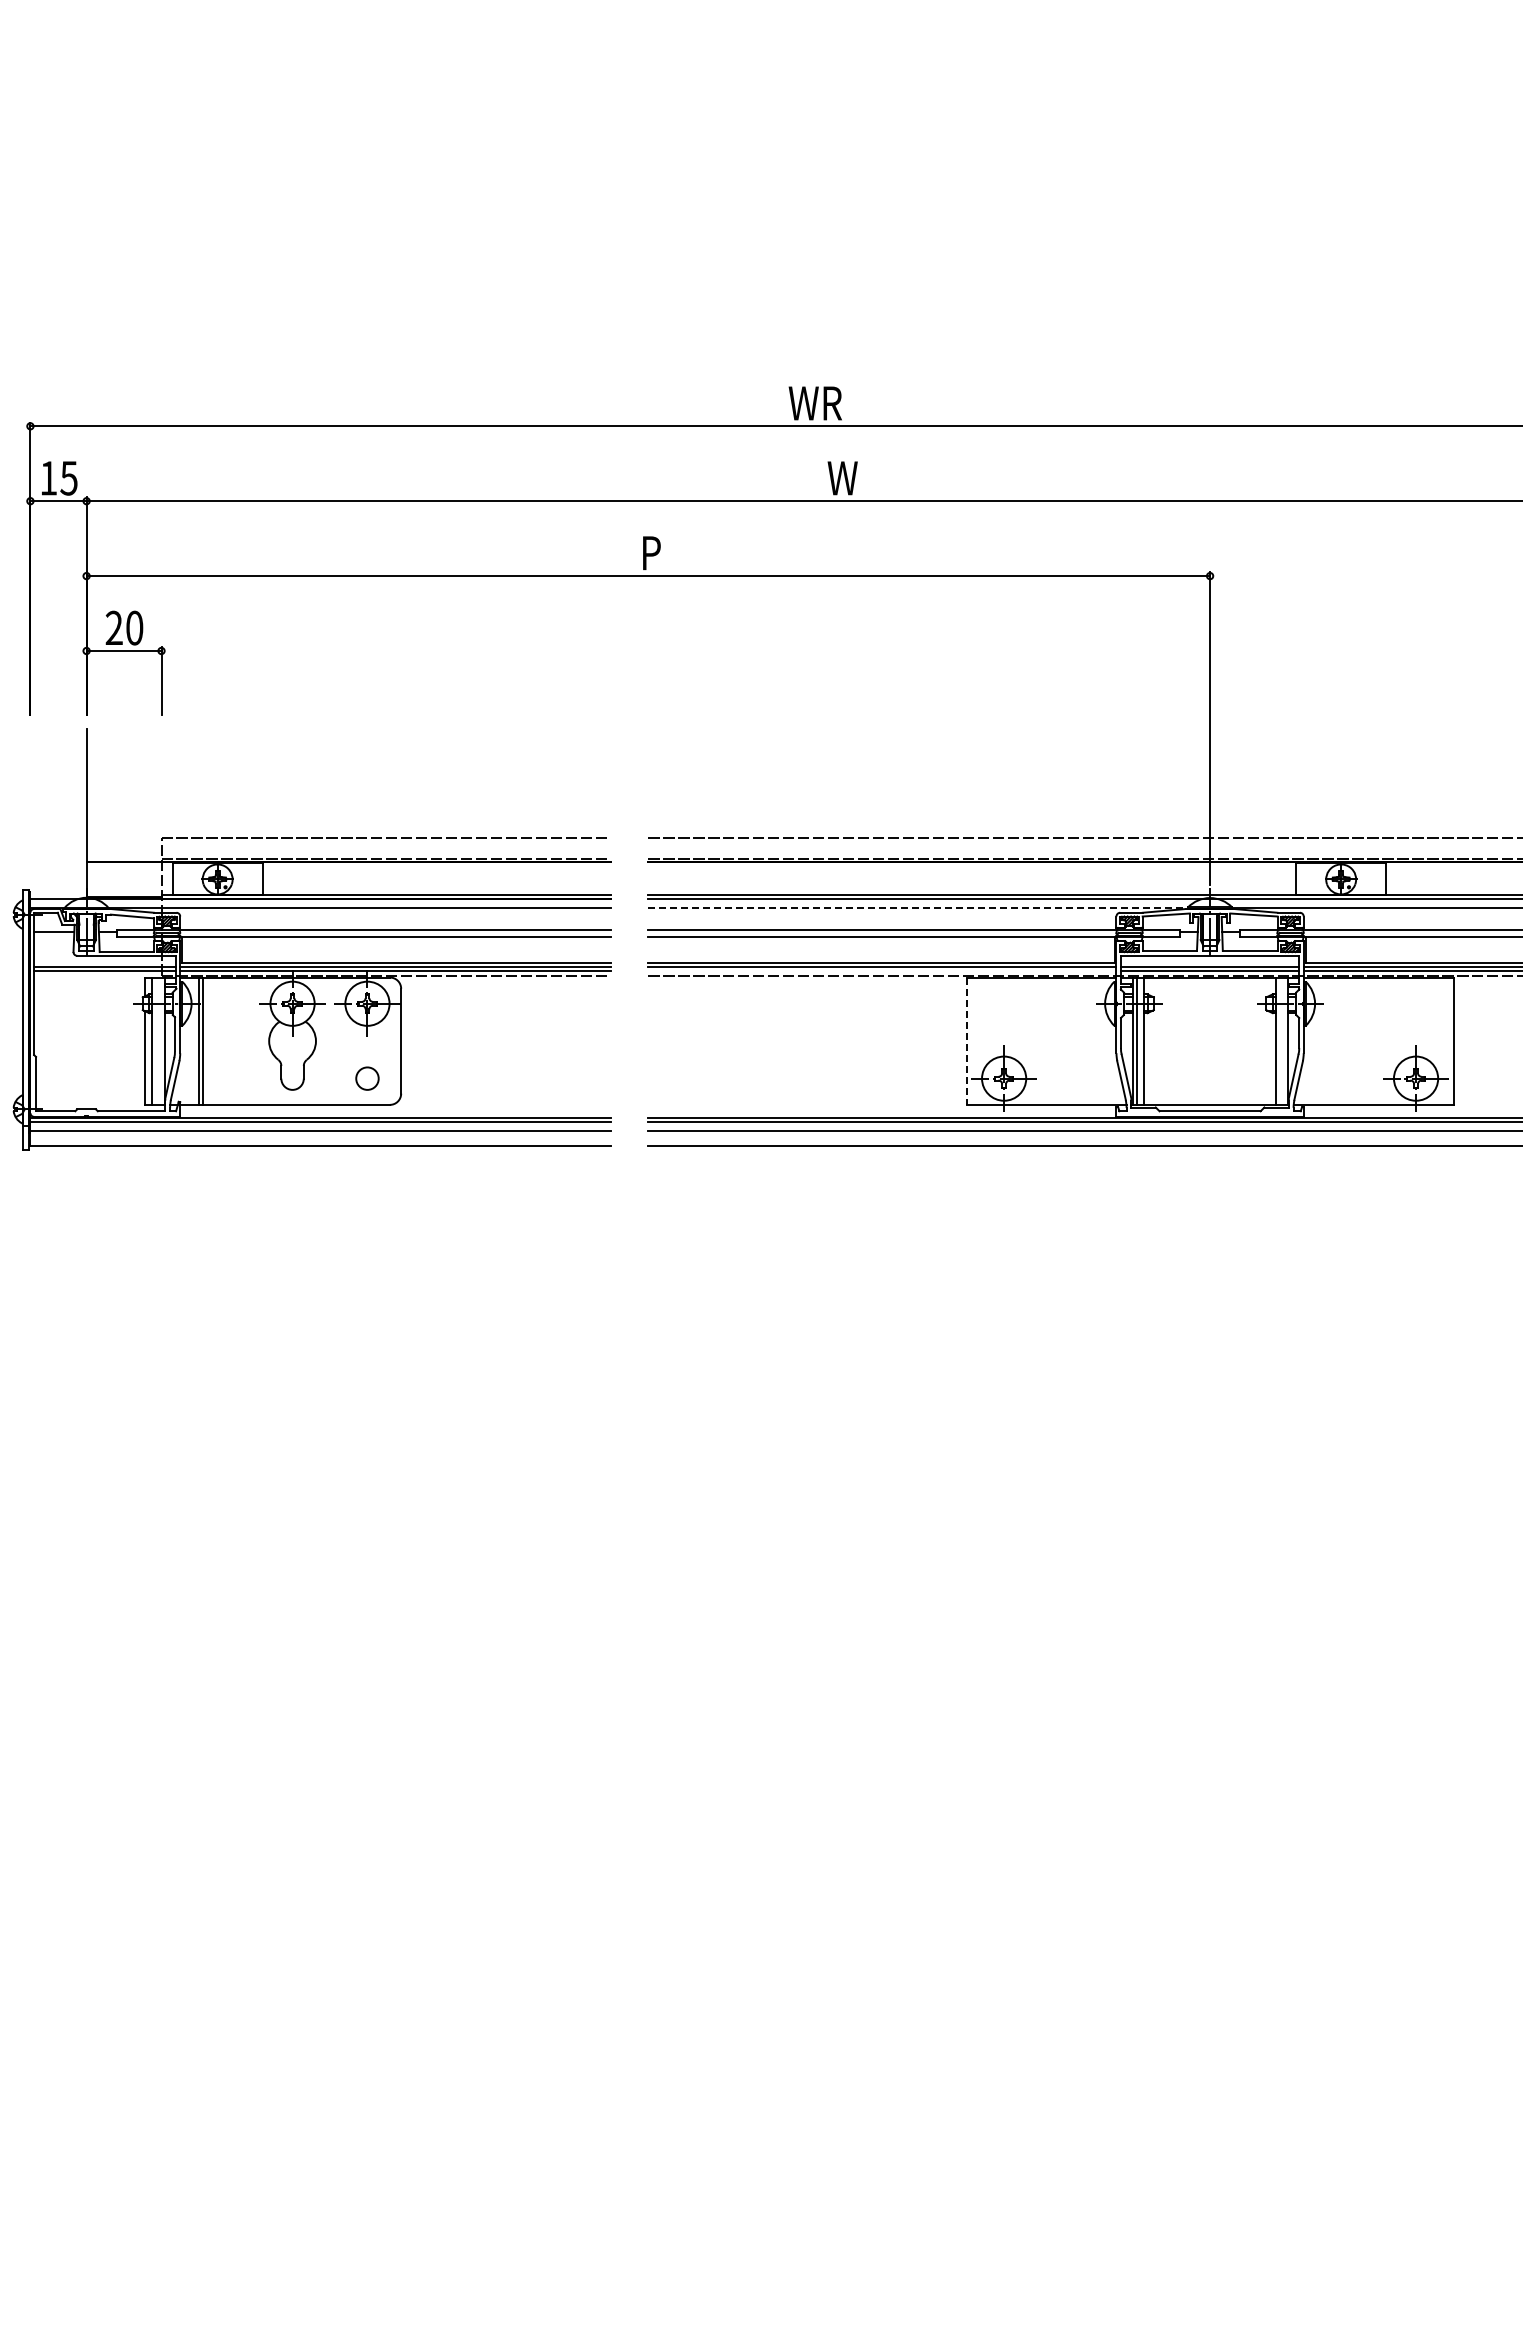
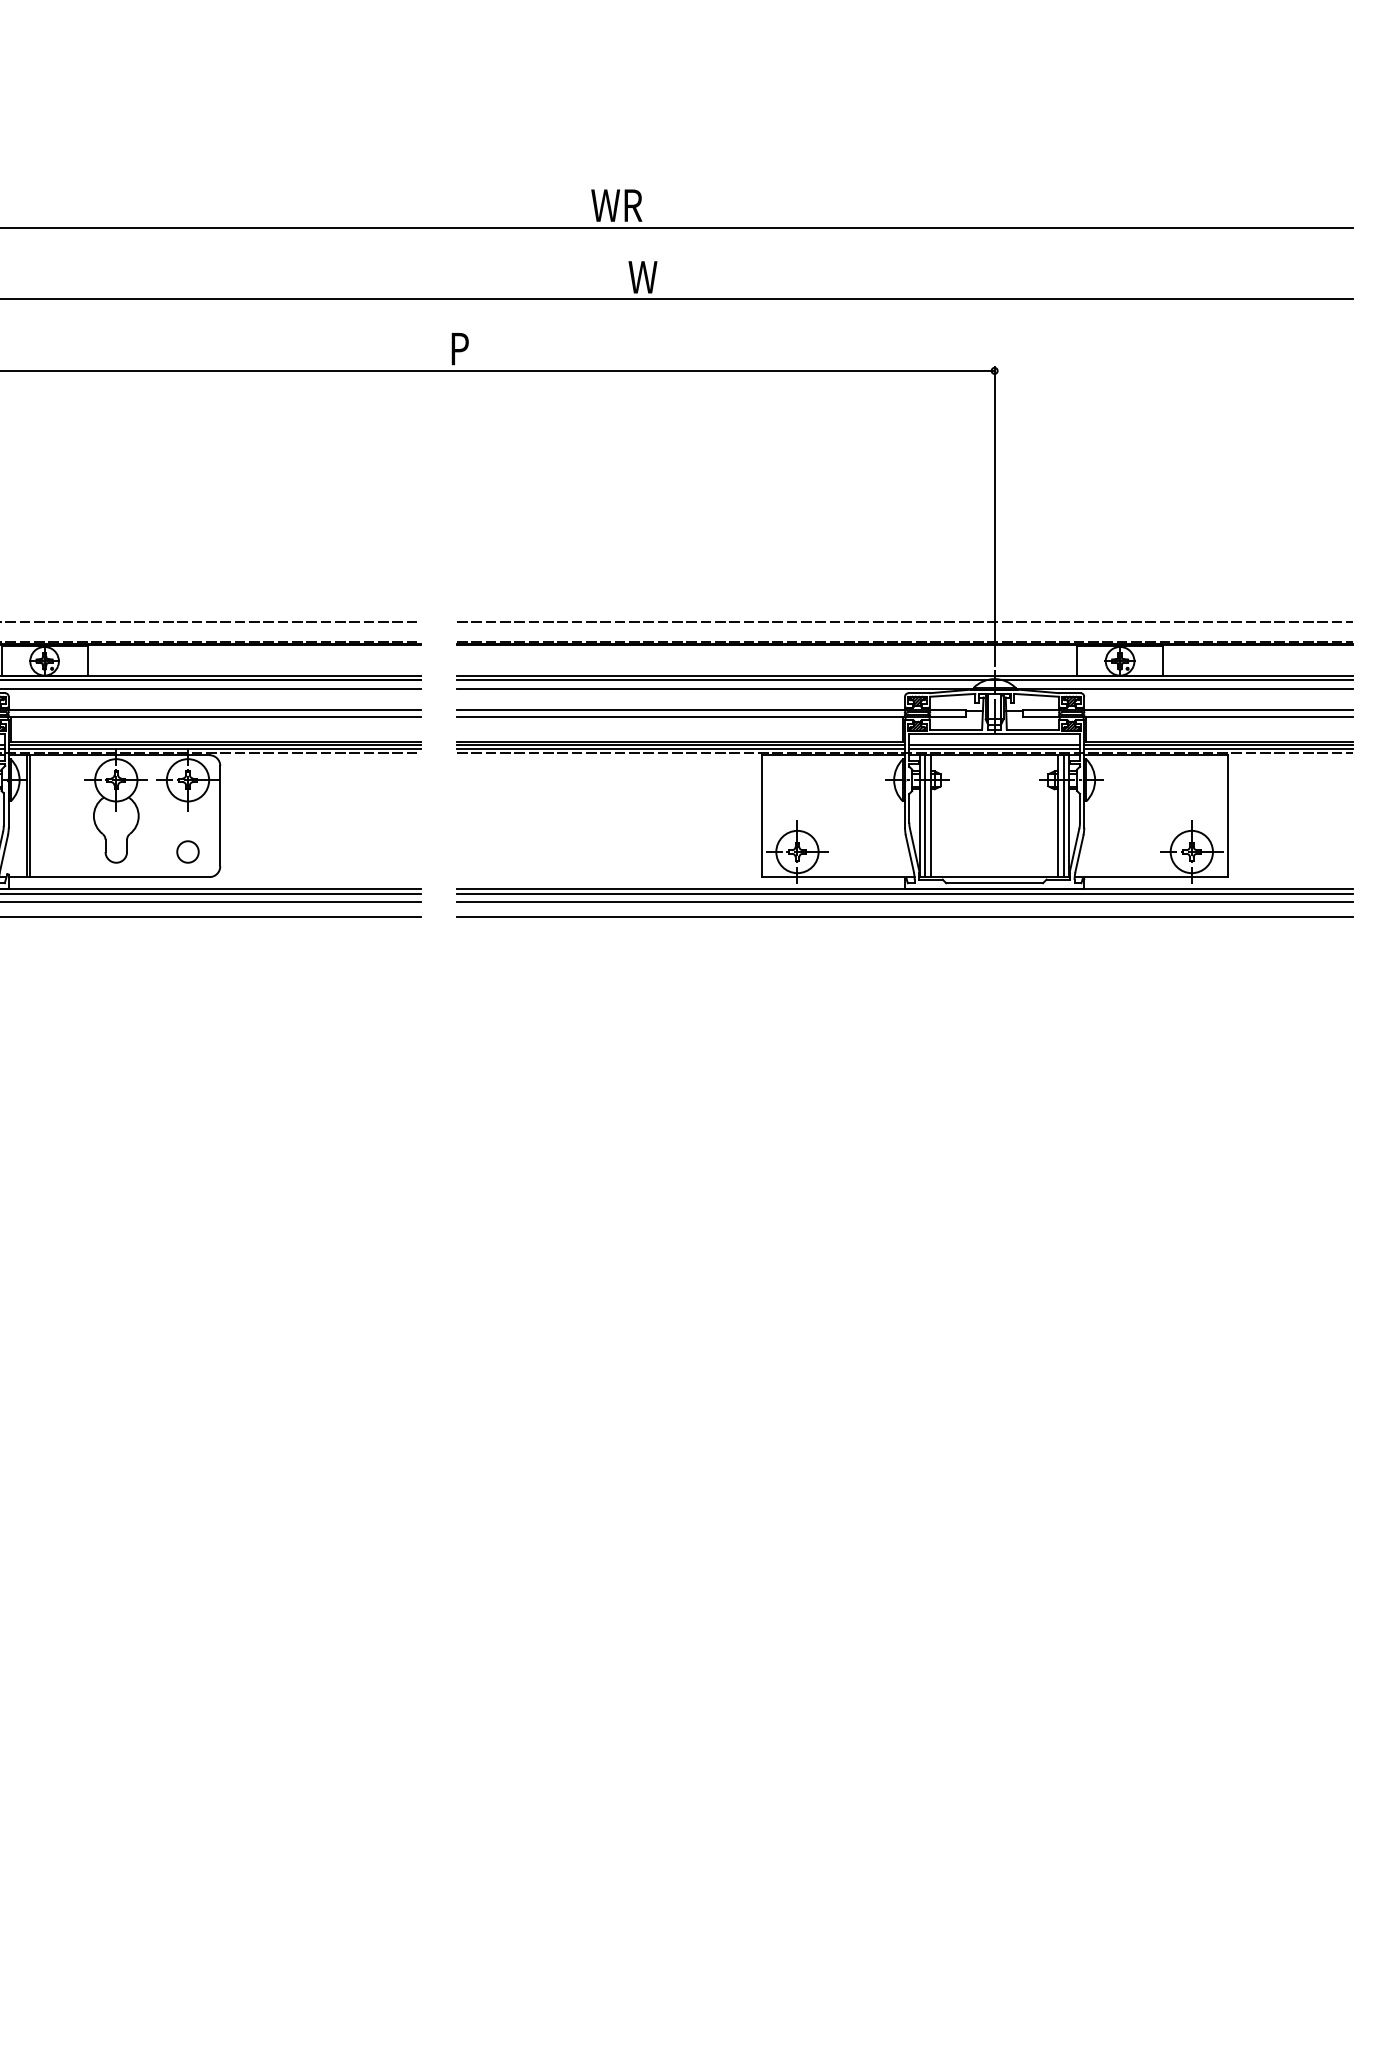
line: (918, 907) -> (715, 688), dashed -> solid
line: (882, 970) -> (681, 748), added
line: (1282, 1040) -> (1063, 815), added
line: (966, 1041) -> (761, 816), dashed -> solid

